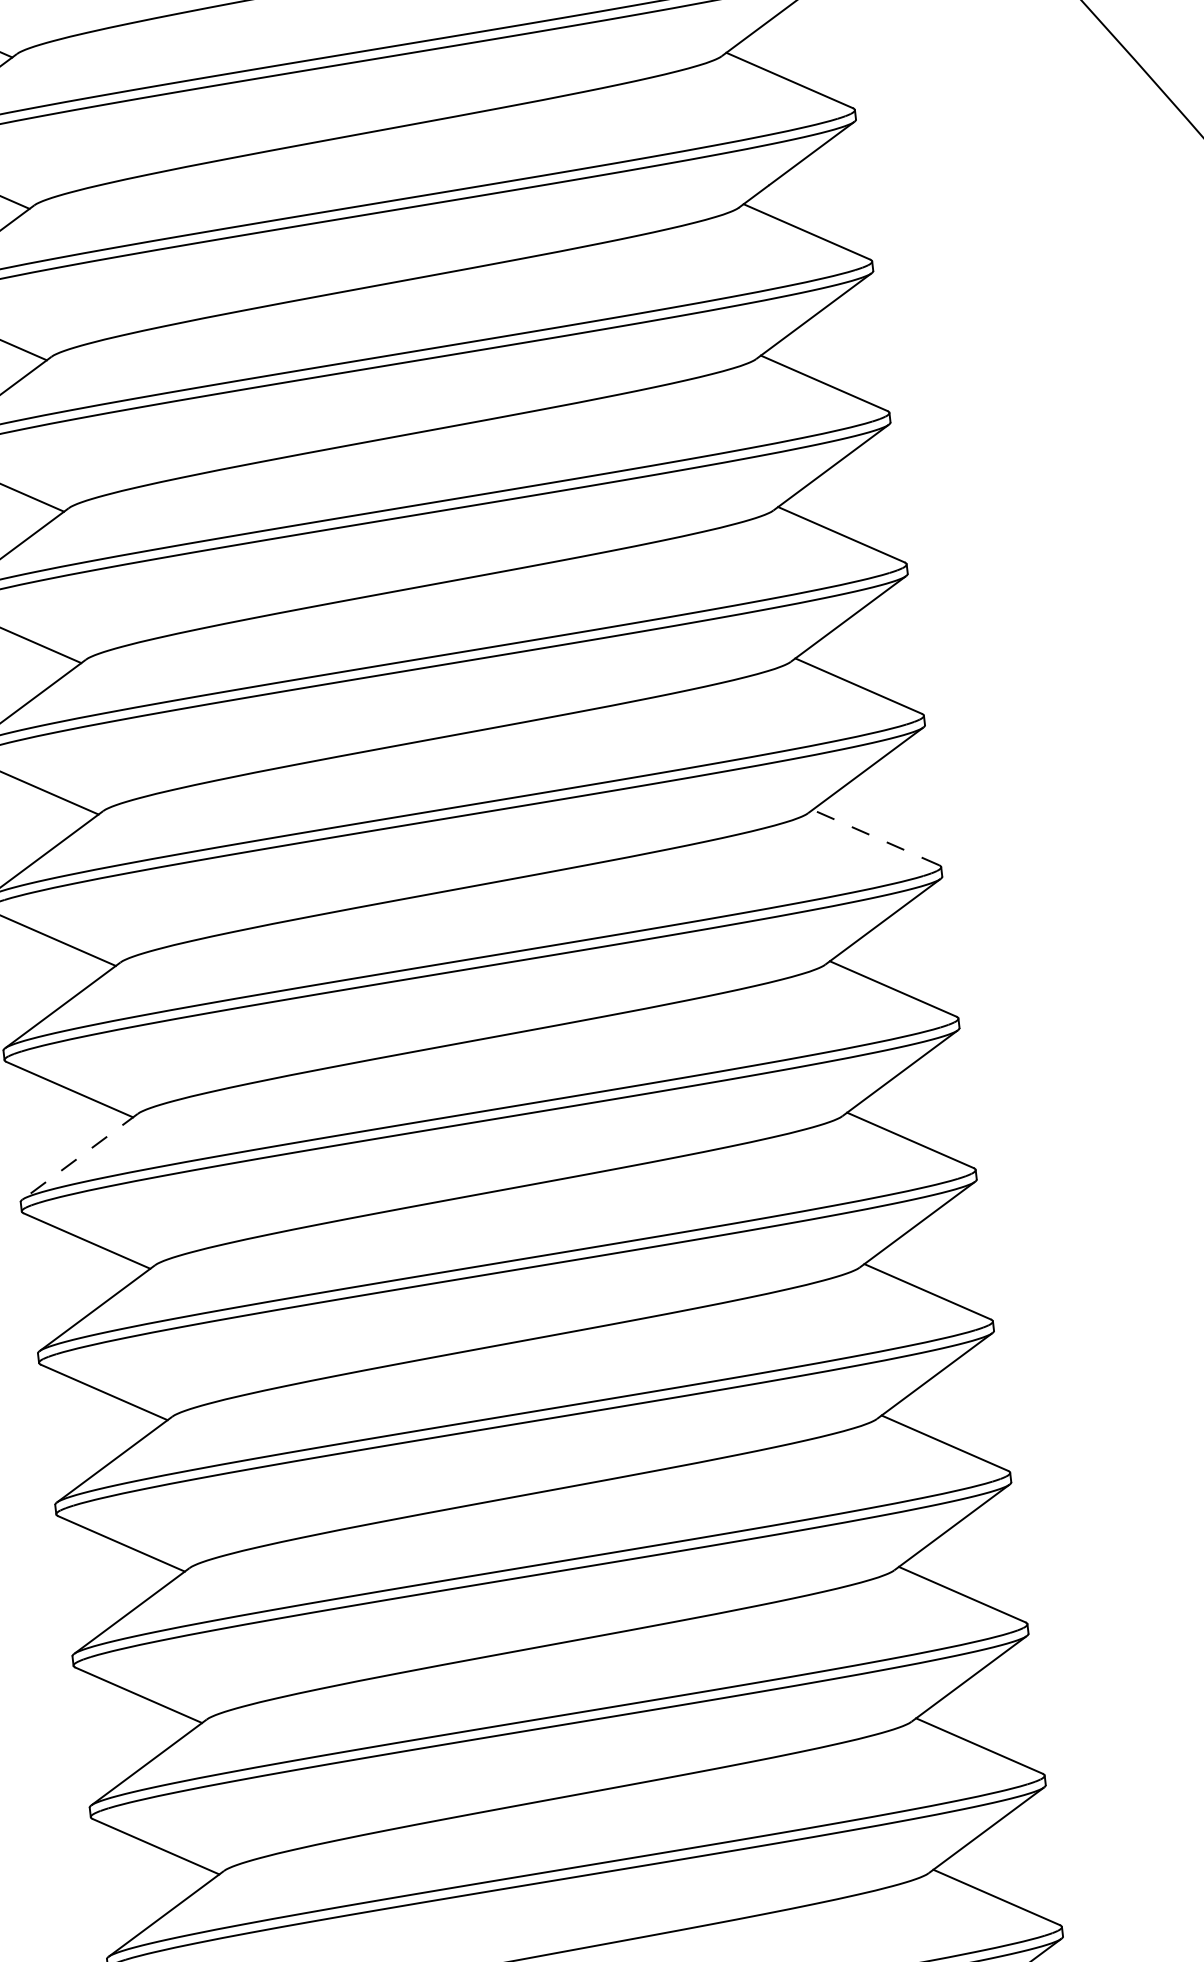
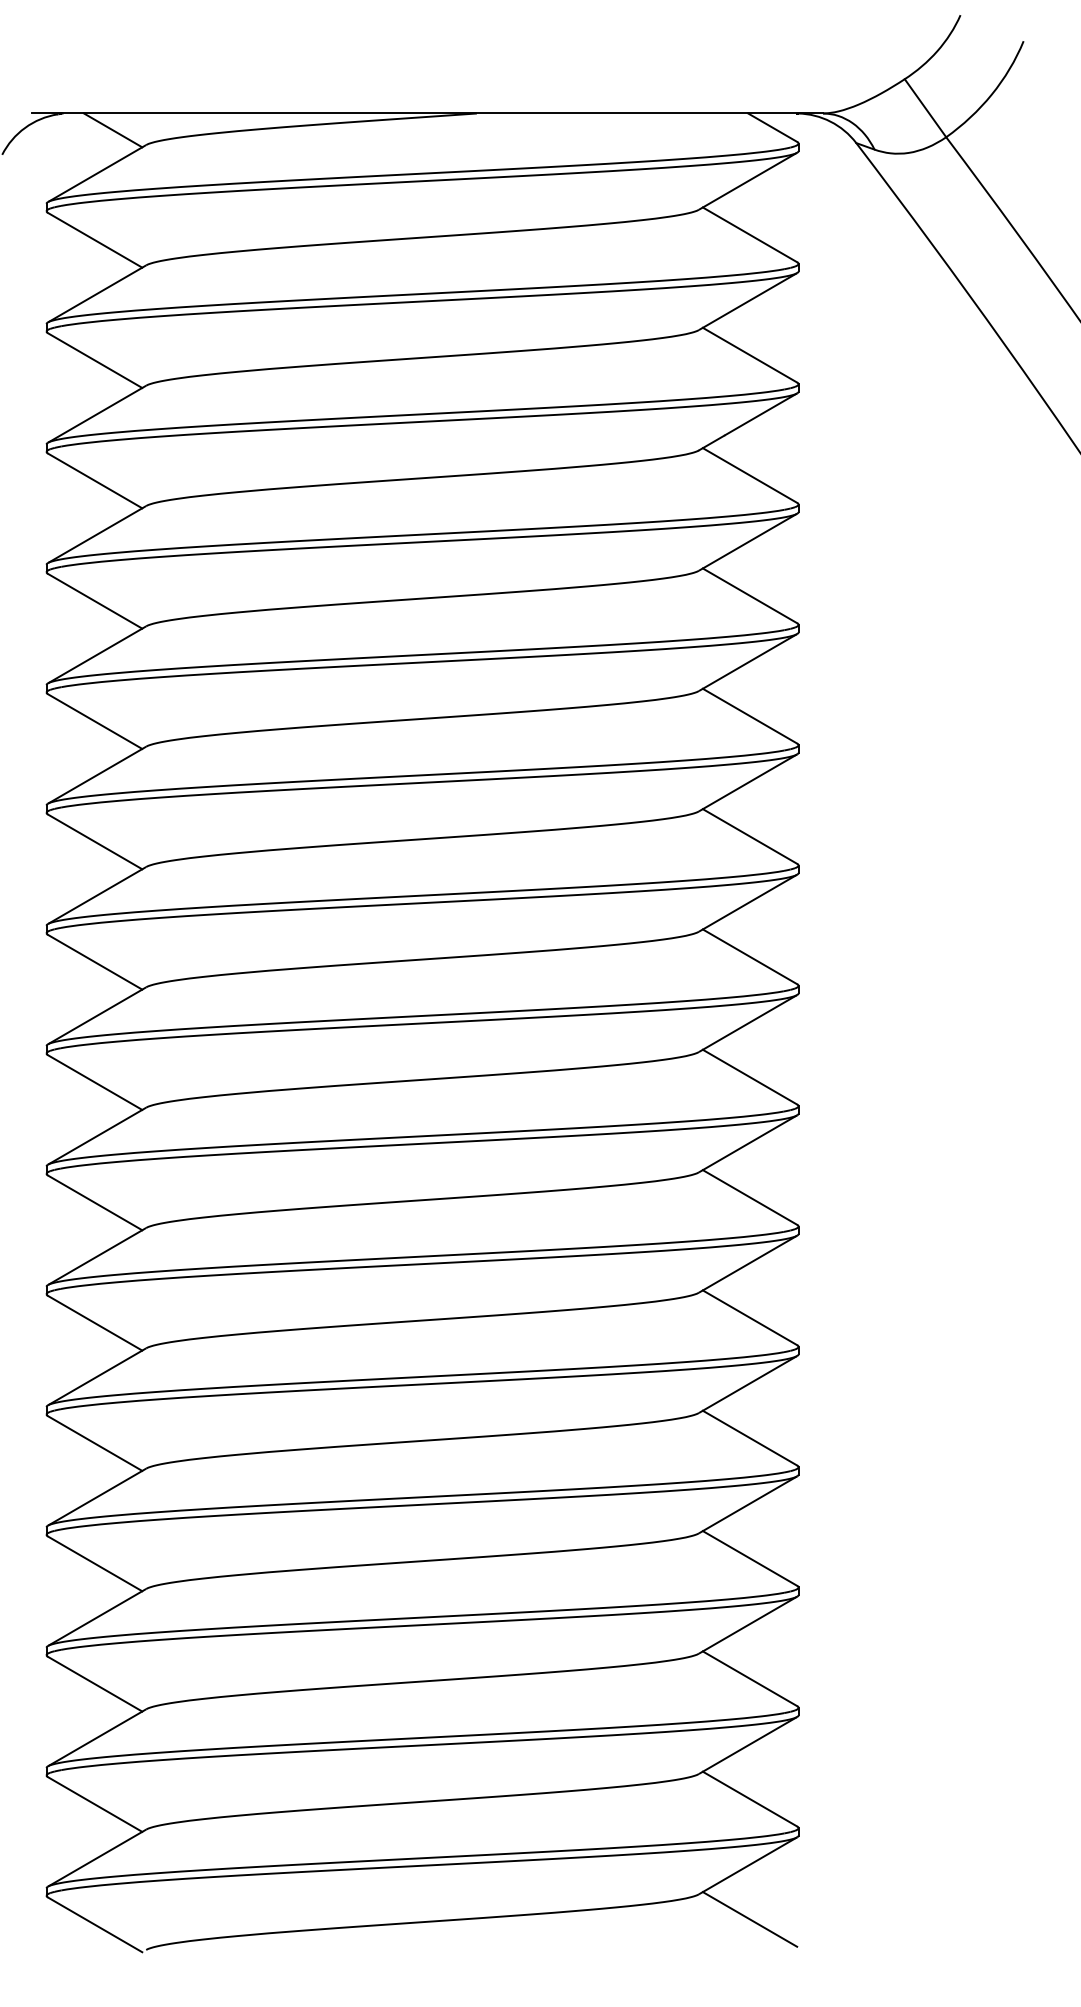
line: (876, 837) -> (750, 956), dashed -> solid
line: (79, 1157) -> (96, 1136), dashed -> solid

